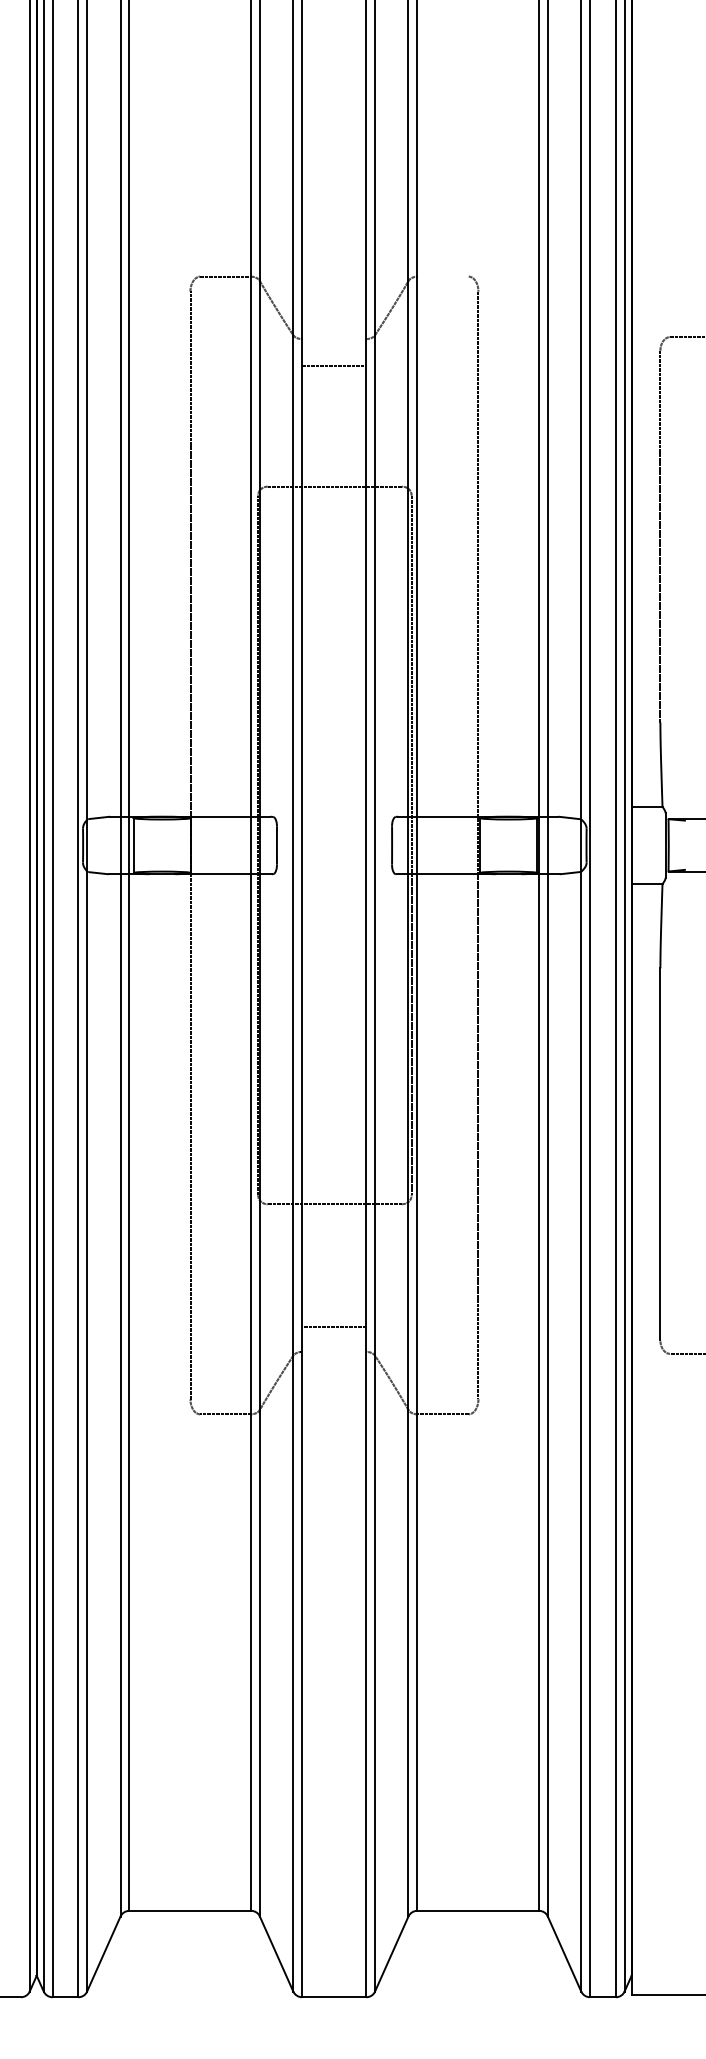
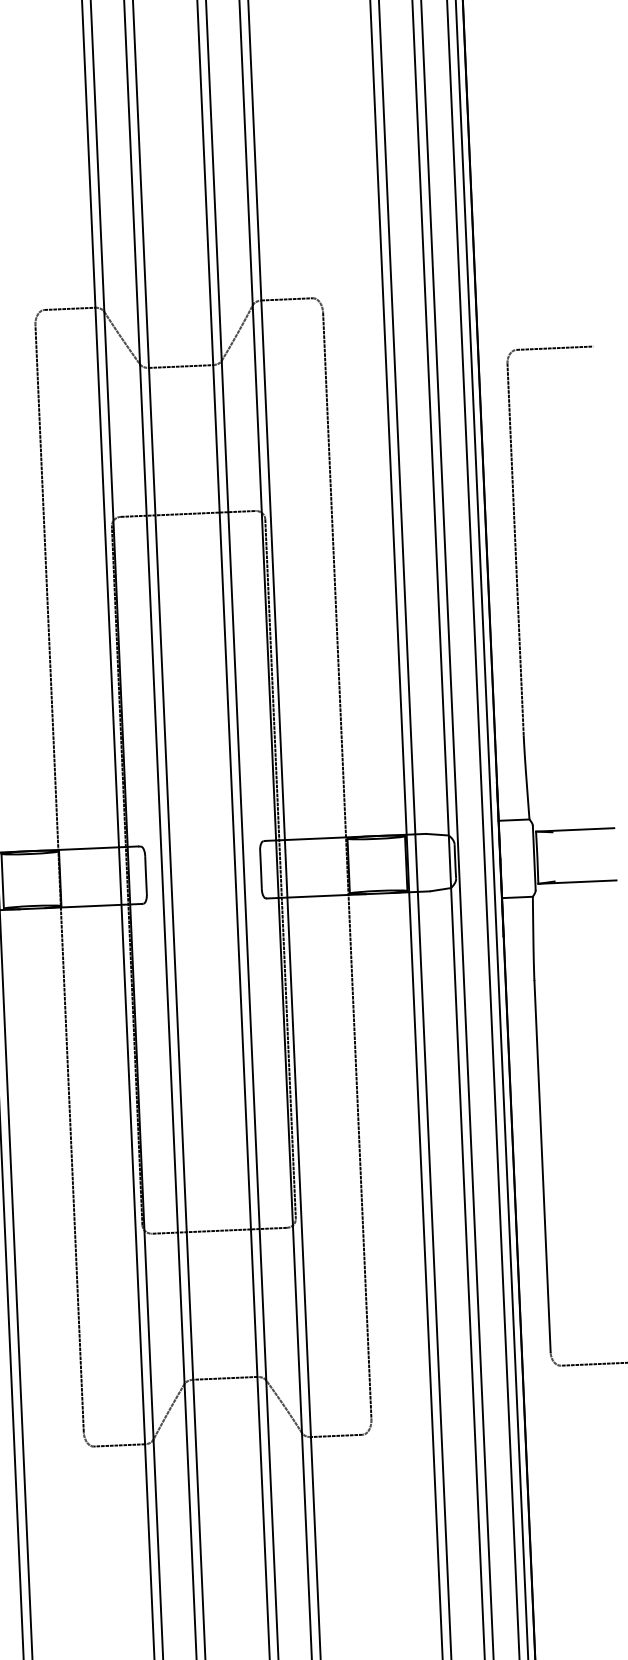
line: (442, 276) -> (286, 299), added
line: (334, 366) -> (181, 366), moved
line: (334, 1326) -> (225, 1377), moved

